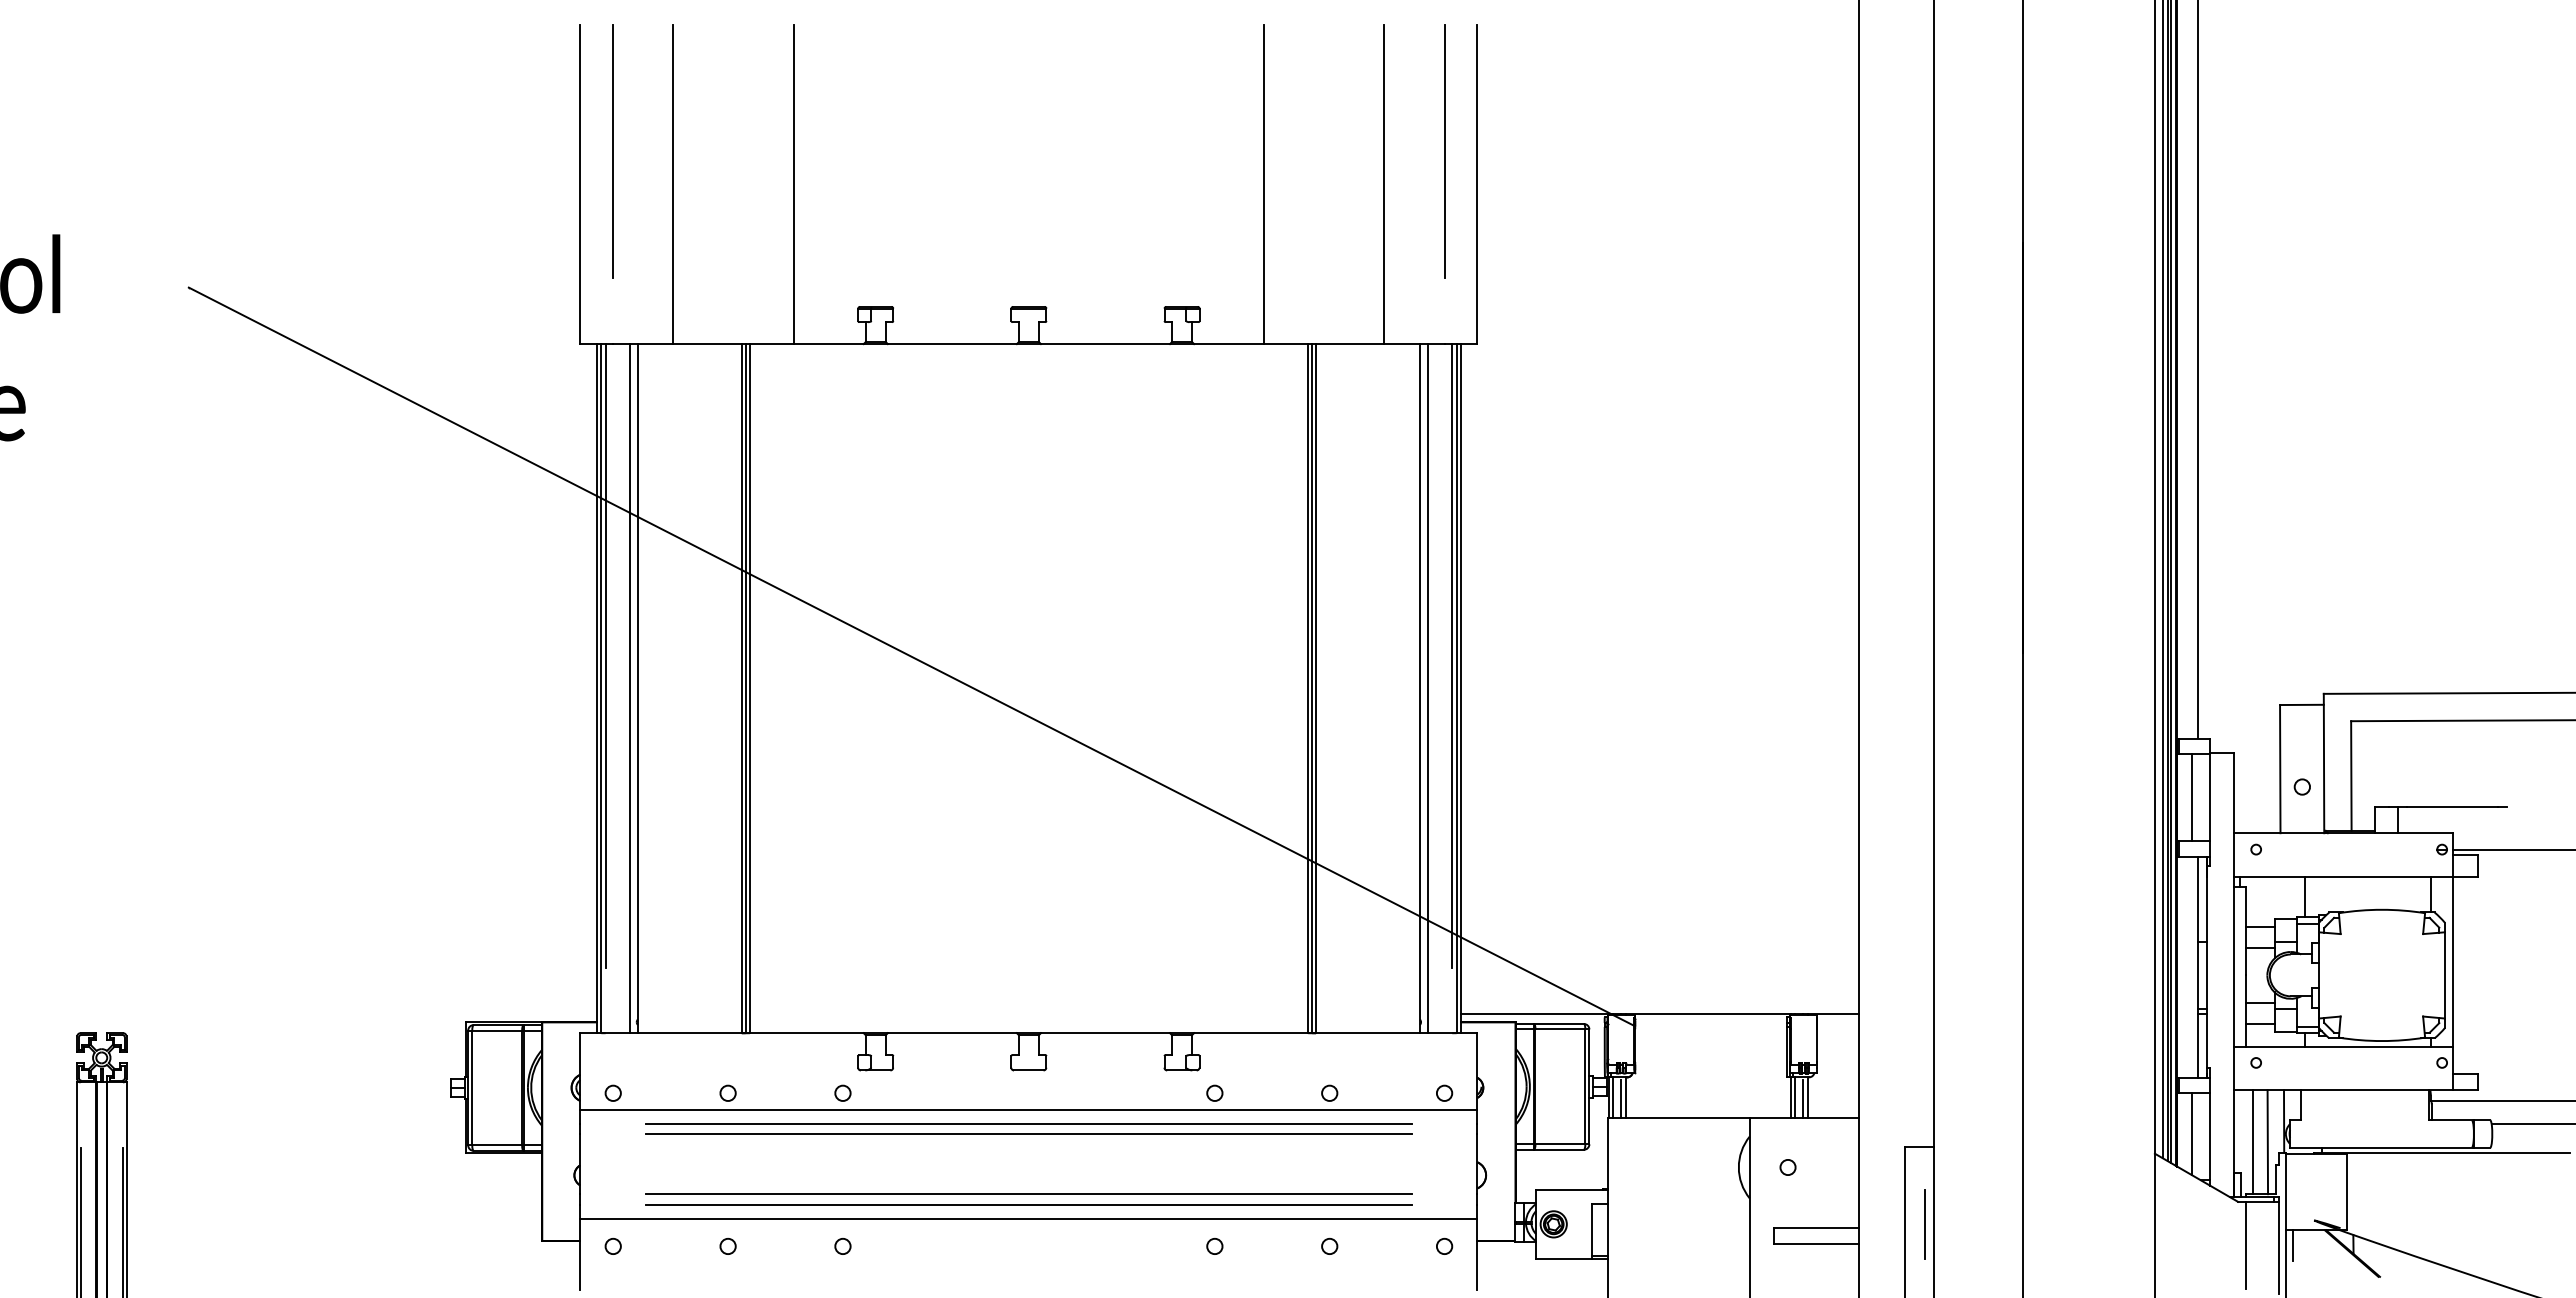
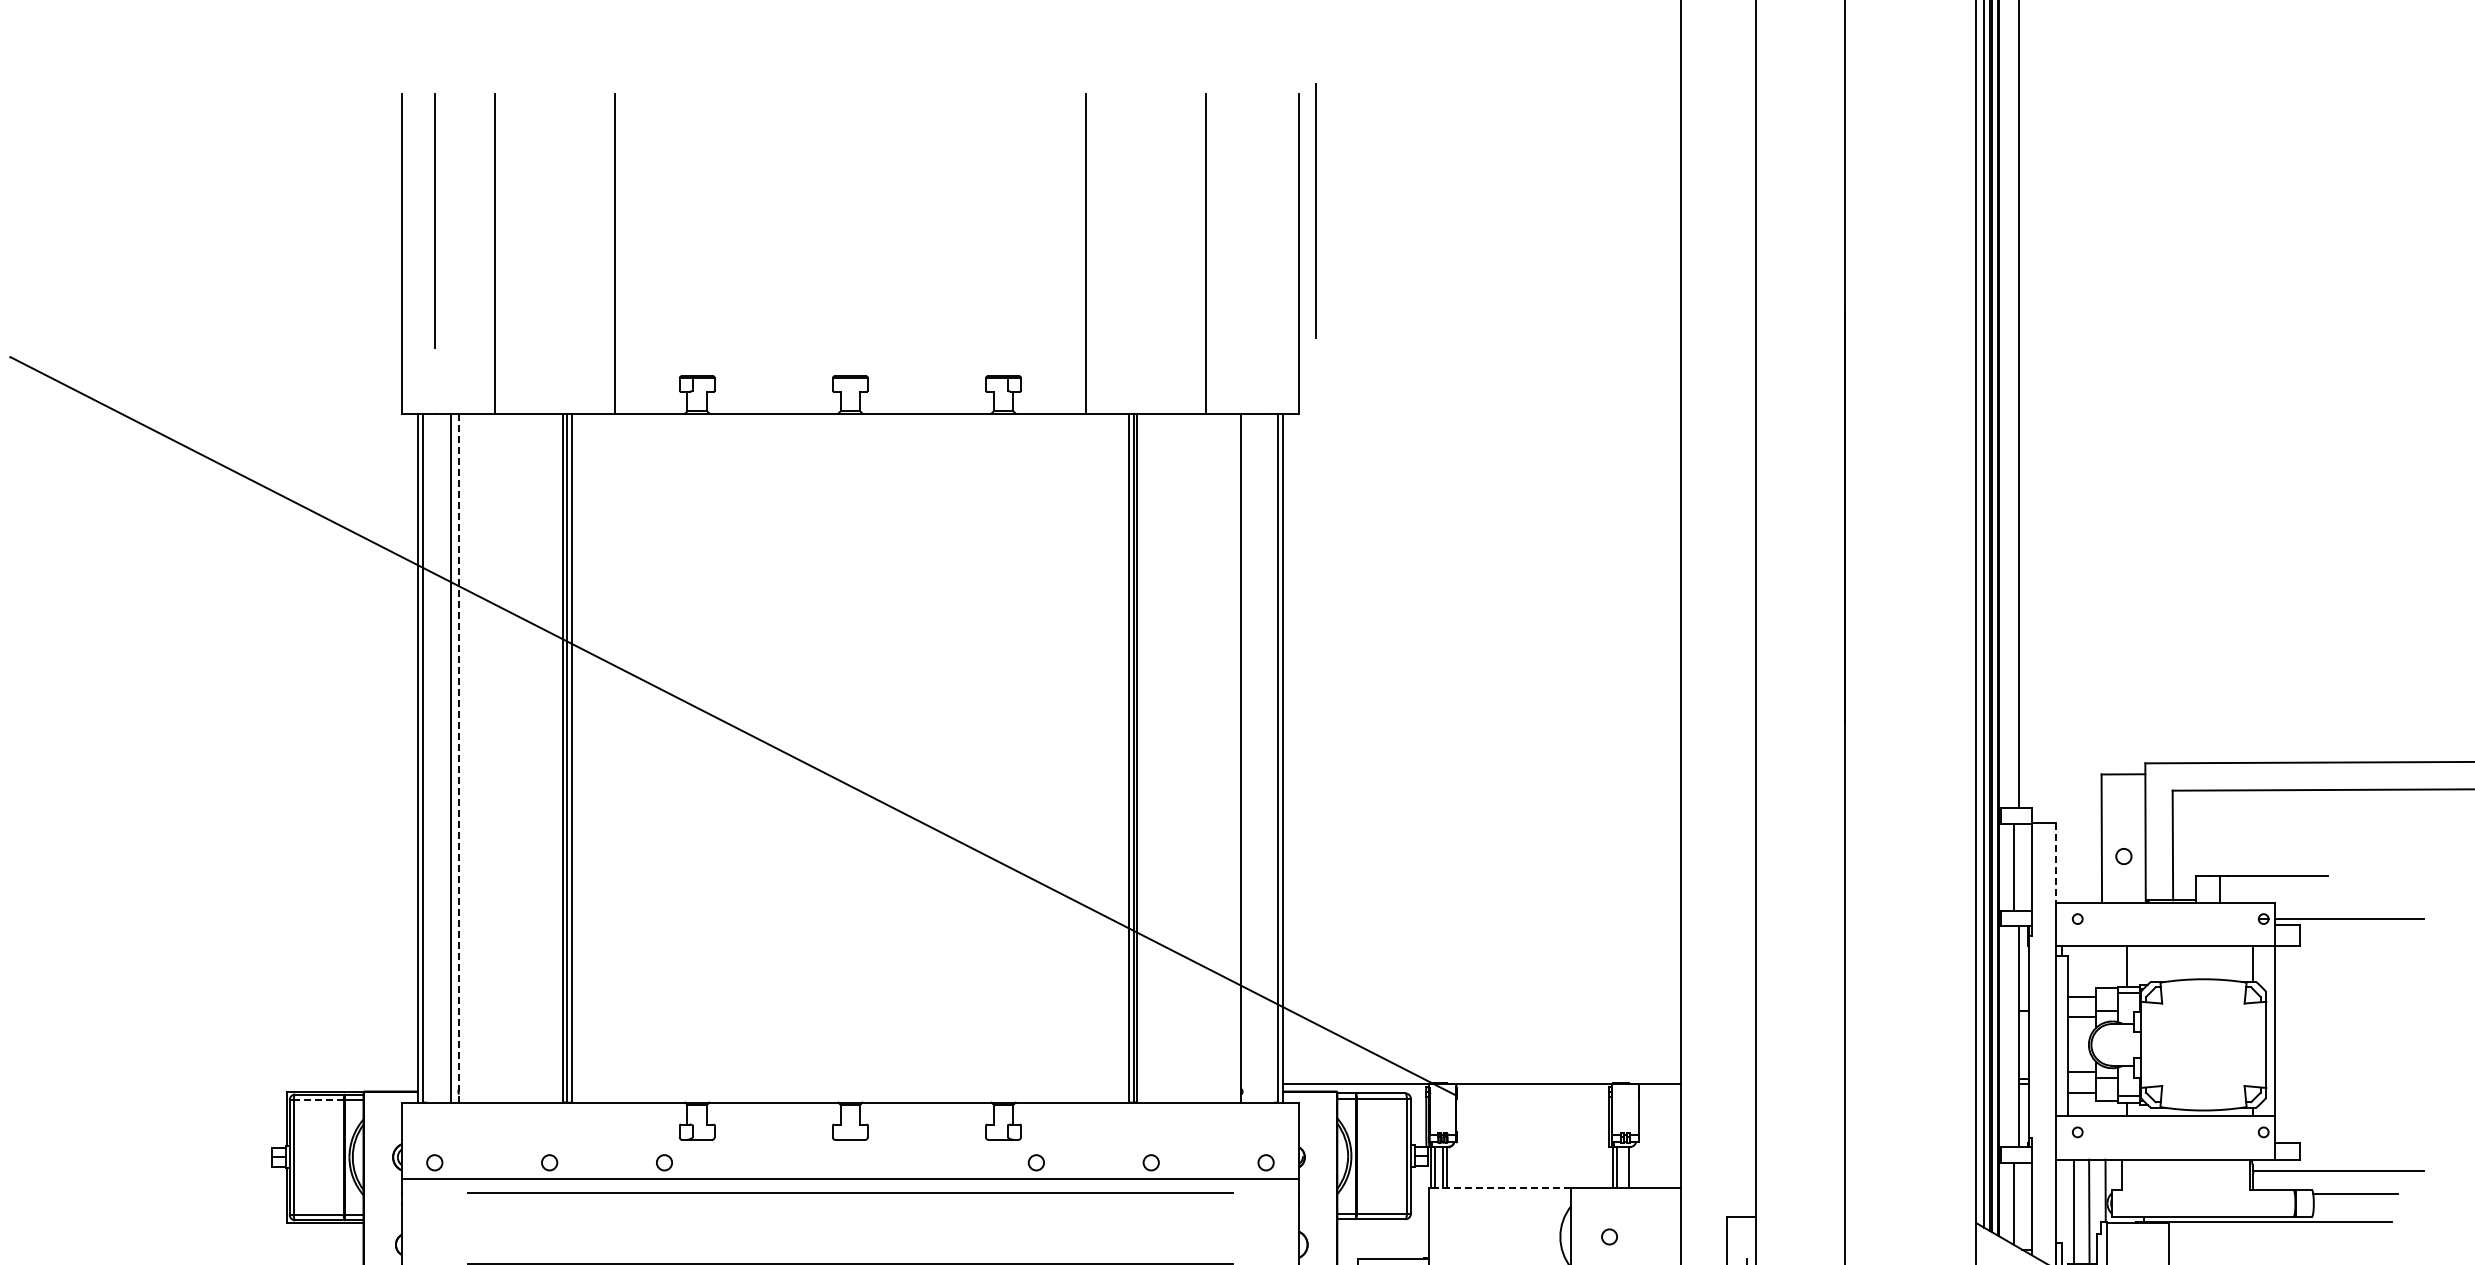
line: (1444, 151) -> (1316, 210), moved
line: (605, 655) -> (427, 724), removed
line: (1452, 655) -> (1274, 724), removed
line: (637, 688) -> (459, 757), solid -> dashed
line: (1428, 688) -> (1250, 757), removed
line: (2234, 793) -> (2056, 862), solid -> dashed
line: (497, 1030) -> (319, 1099), solid -> dashed
line: (1803, 1098) -> (1625, 1167), removed
line: (1678, 1118) -> (1500, 1187), solid -> dashed
line: (1028, 1134) -> (850, 1203), removed

